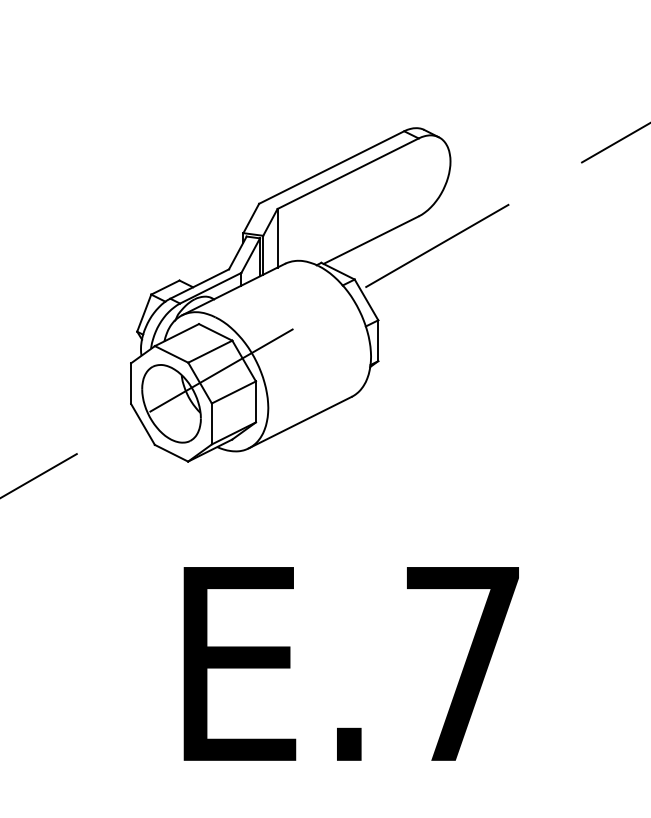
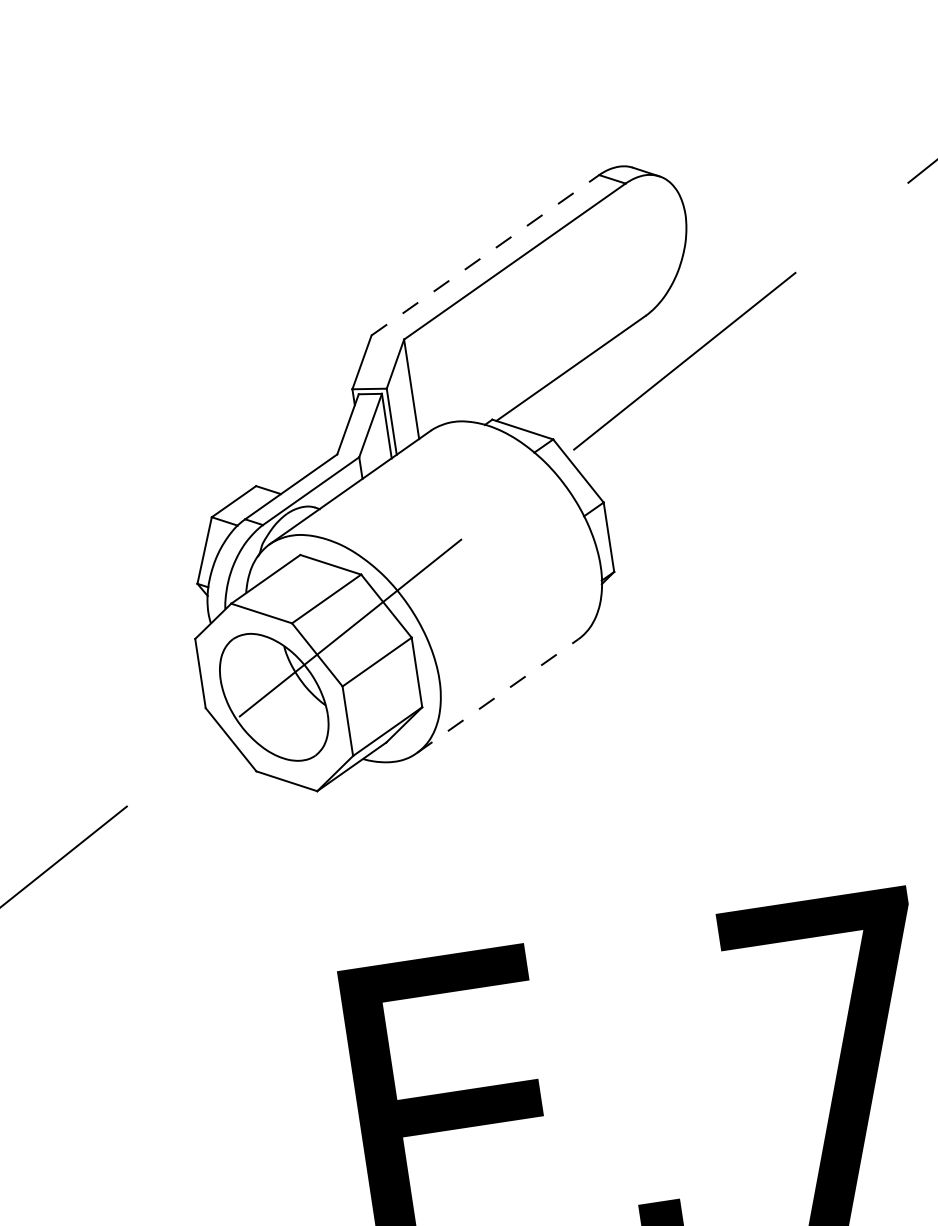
line: (332, 167) -> (486, 254), solid -> dashed
line: (300, 422) -> (497, 695), solid -> dashed

